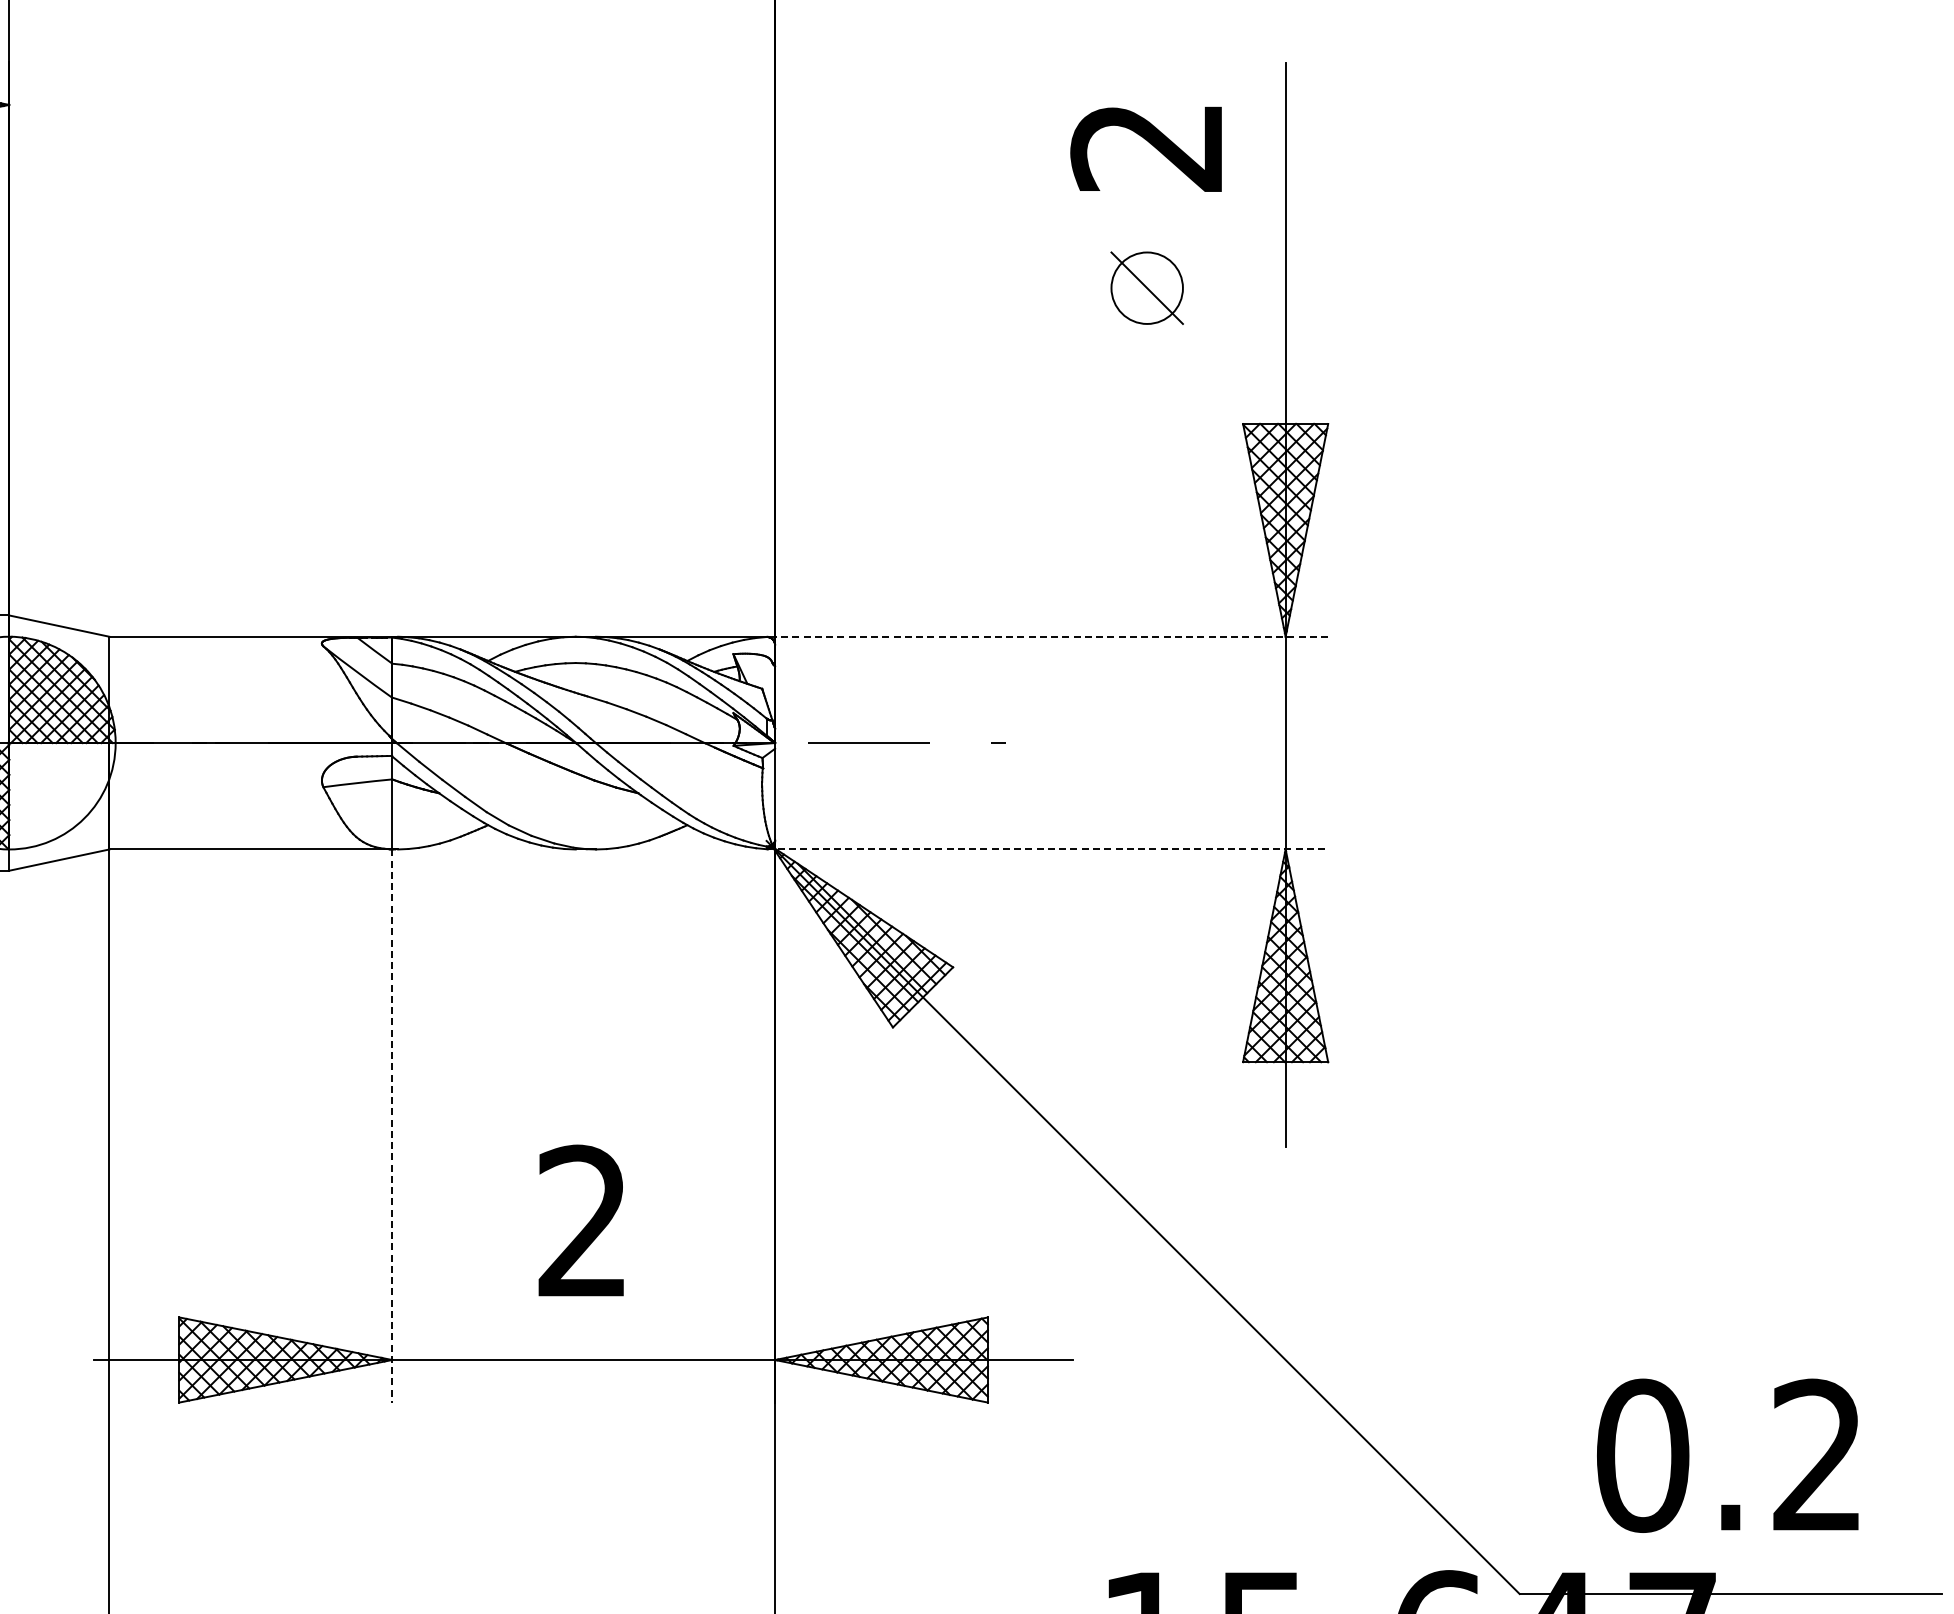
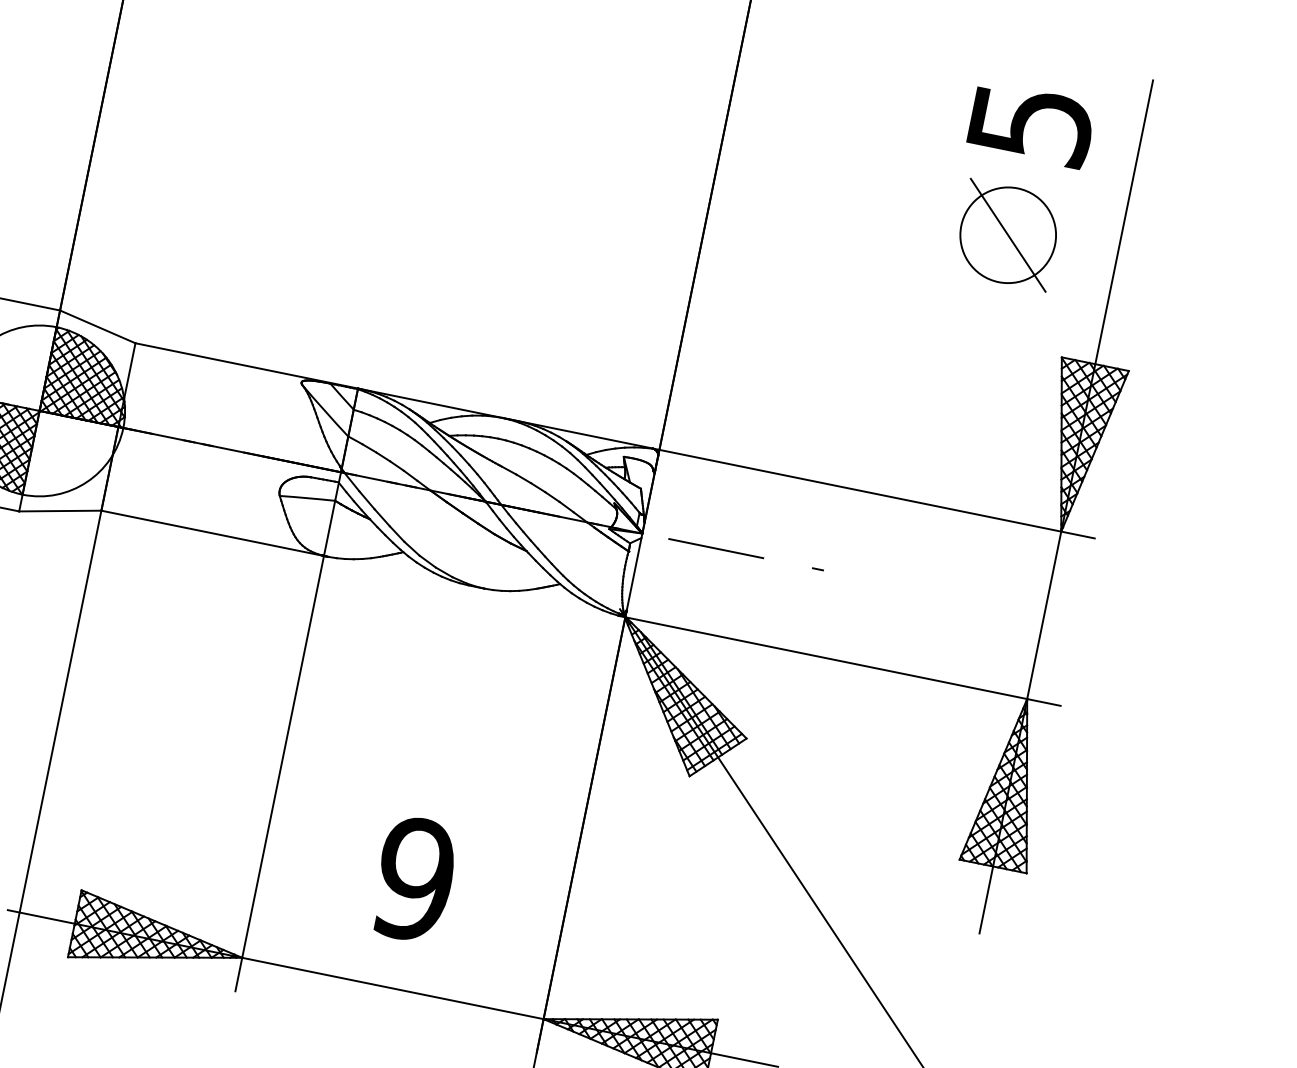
text: (1147, 147) -> (1030, 124), 2 -> 5
part: (1146, 287) -> (1007, 234), size x1.67
line: (1047, 636) -> (873, 493), dashed -> solid
line: (1047, 849) -> (839, 660), dashed -> solid
line: (392, 1126) -> (279, 774), dashed -> solid
text: (582, 1221) -> (414, 879), 2 -> 9

